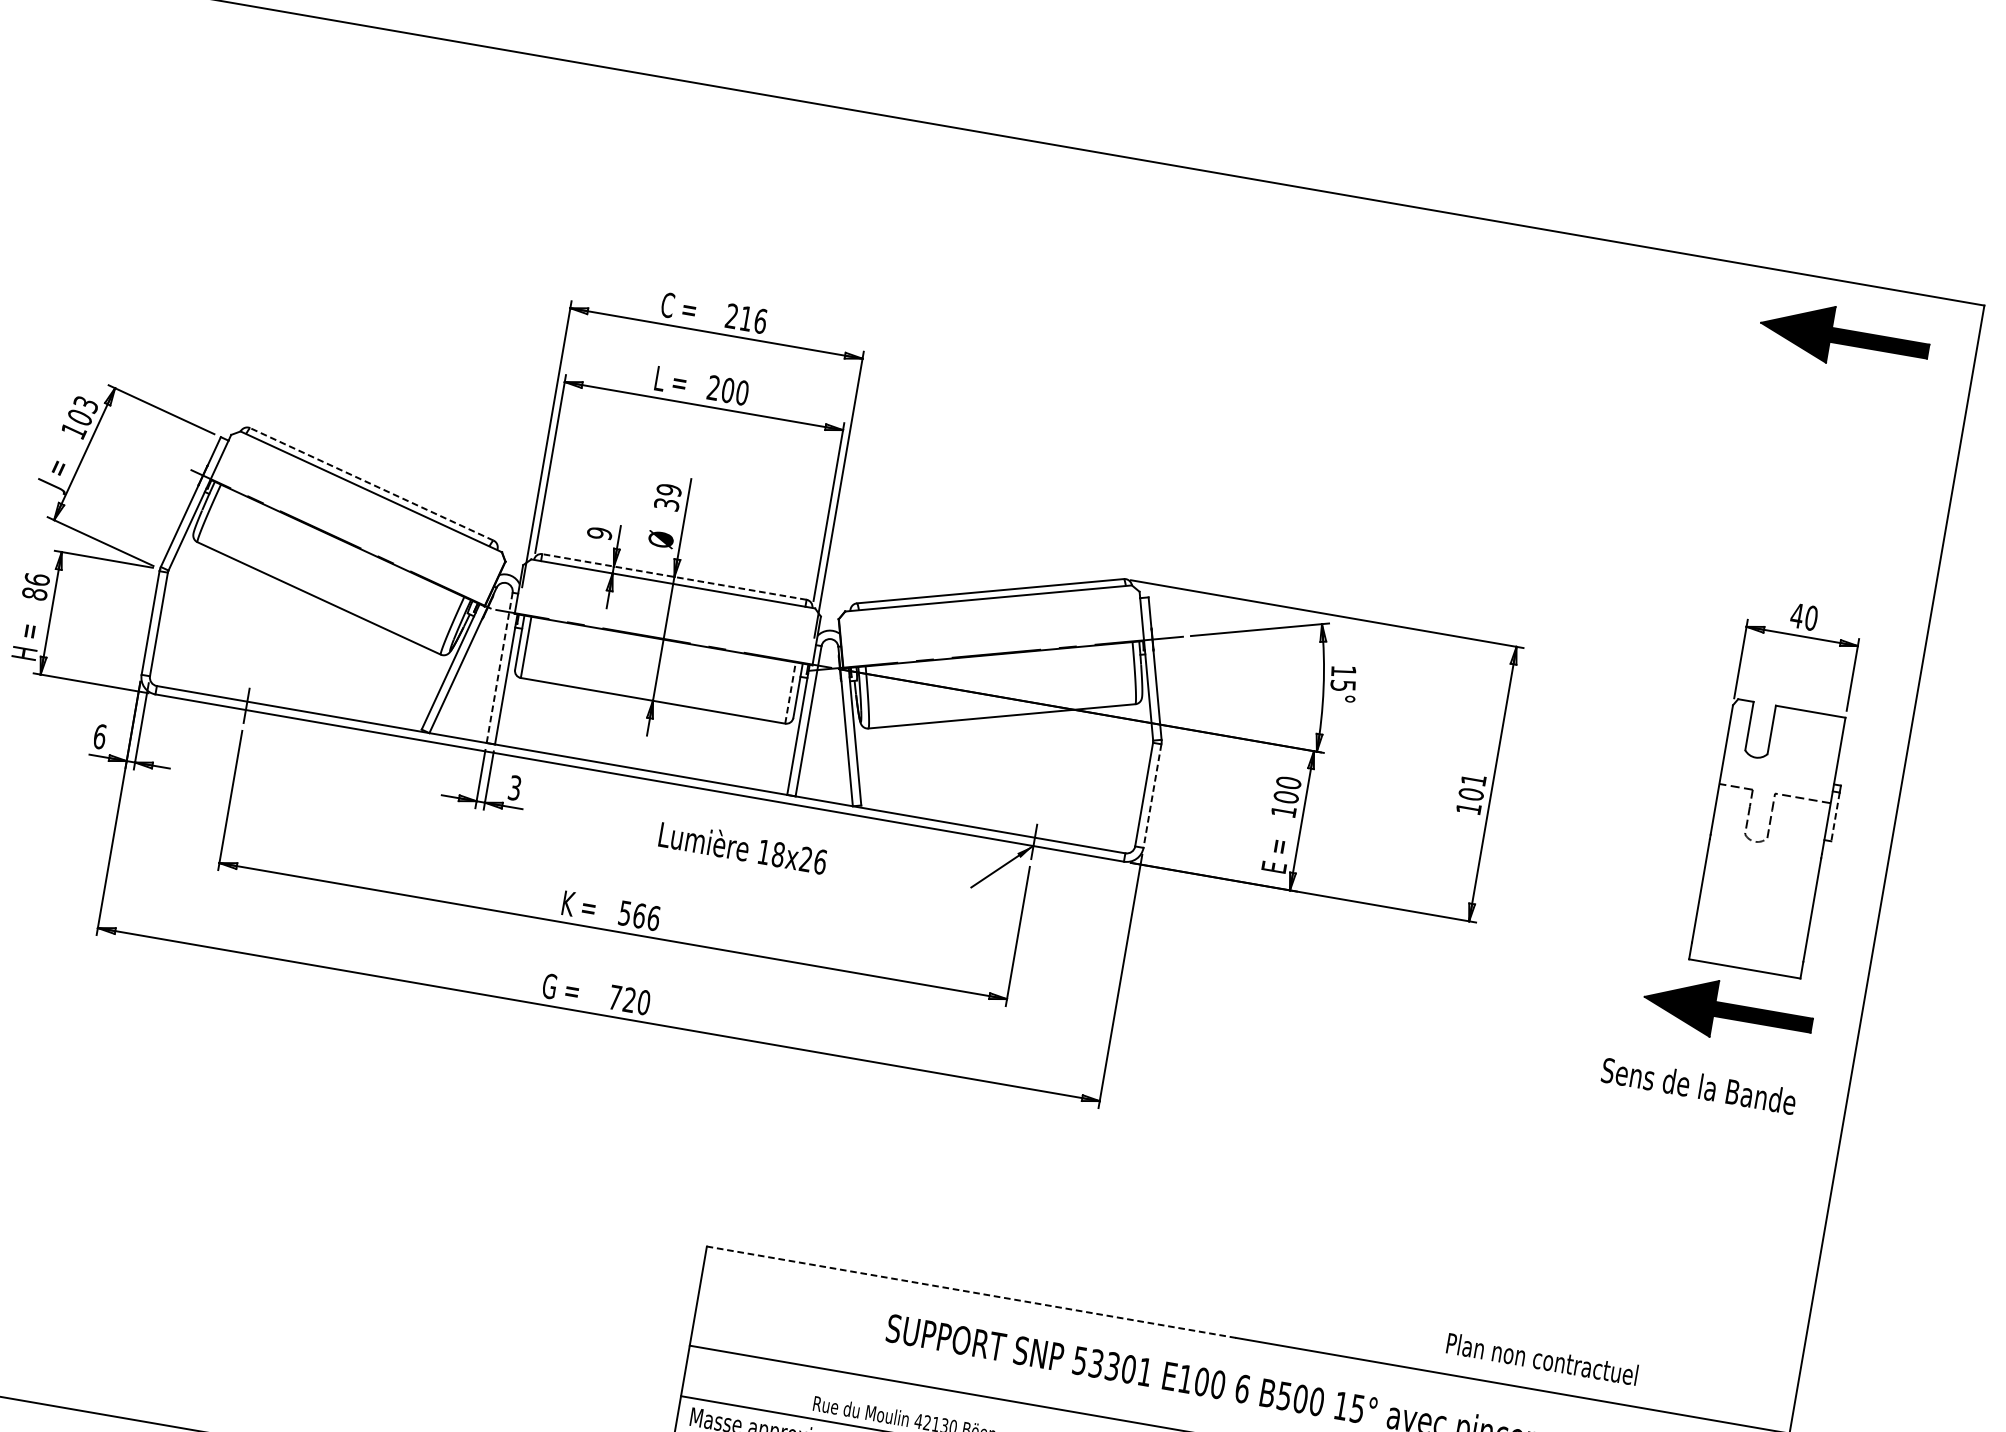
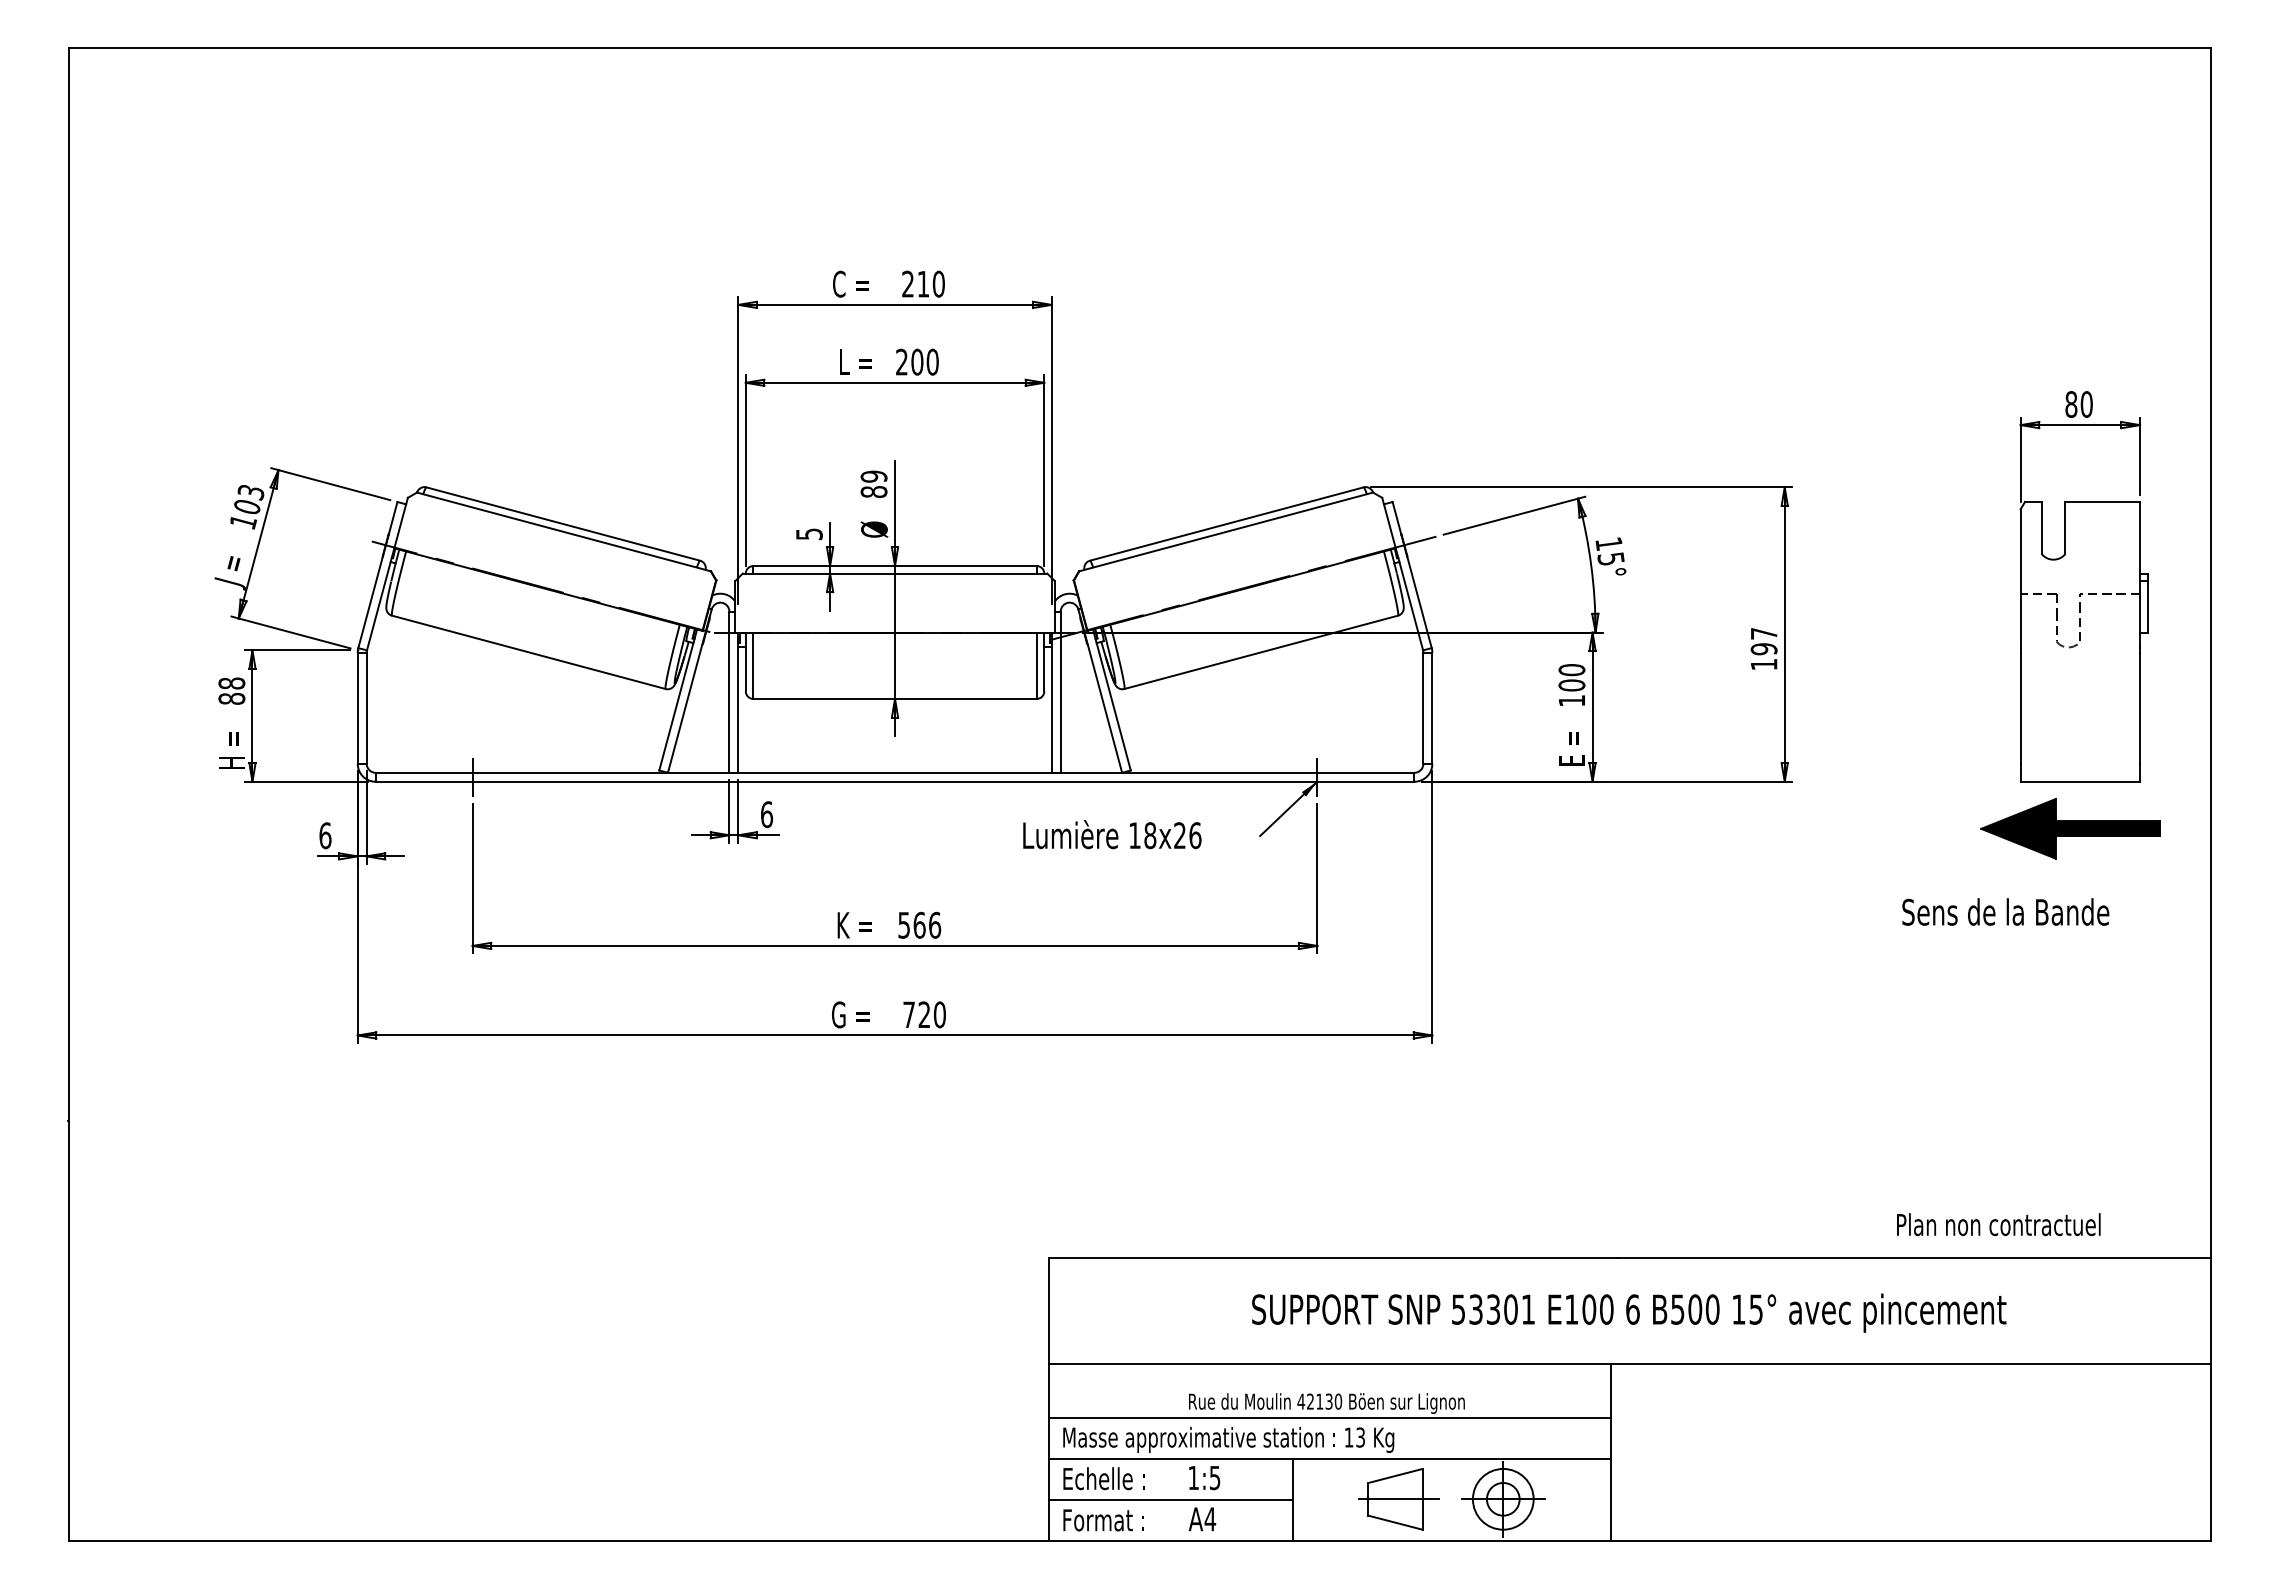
text: (760, 320) -> (938, 283), 216 -> 210
part: (1844, 336) -> (2070, 105), removed
line: (372, 484) -> (563, 524), dashed -> solid
text: (666, 503) -> (873, 491), 39 -> 89
text: (599, 533) -> (809, 534), 9 -> 5
line: (674, 577) -> (895, 566), dashed -> solid
text: (36, 579) -> (231, 683), 86 -> 88
text: (1797, 615) -> (2071, 404), 40 -> 80
line: (499, 668) -> (729, 692), dashed -> solid
line: (790, 693) -> (1036, 666), dashed -> solid
text: (1471, 787) -> (1763, 641), 101 -> 197
text: (515, 788) -> (767, 814), 3 -> 6
line: (1152, 796) -> (1432, 708), dashed -> solid
line: (1835, 817) -> (2147, 607), dashed -> solid
text: (743, 847) -> (1112, 834), moved
text: (1698, 1085) -> (2005, 911), moved
line: (971, 1292) -> (1333, 1257), dashed -> solid
text: (1542, 1359) -> (1998, 1224), moved

